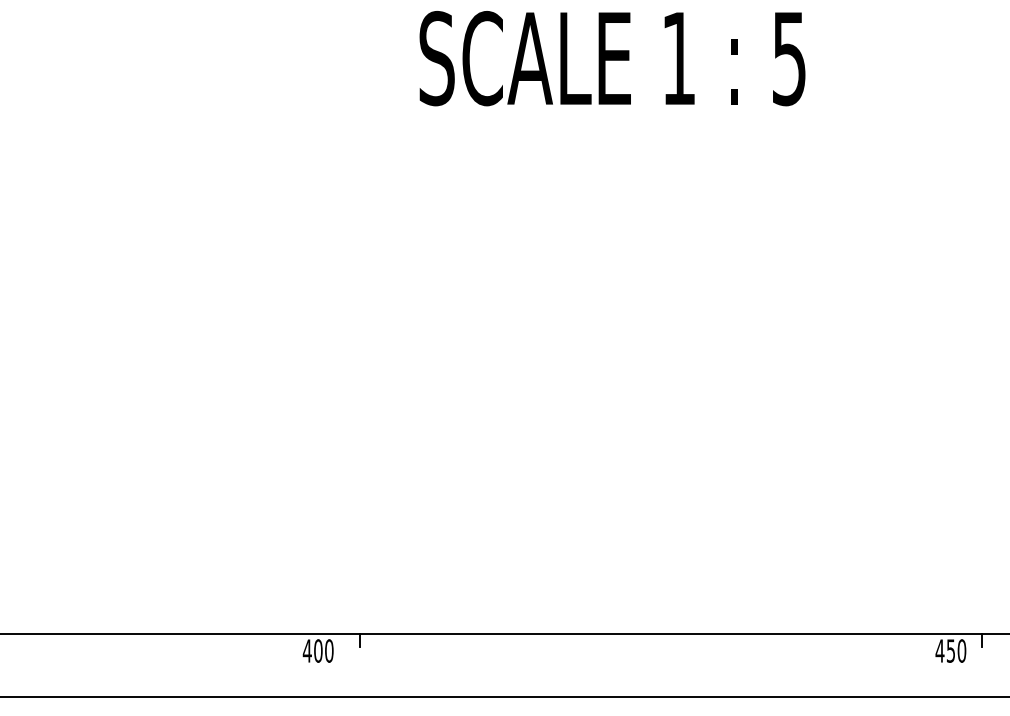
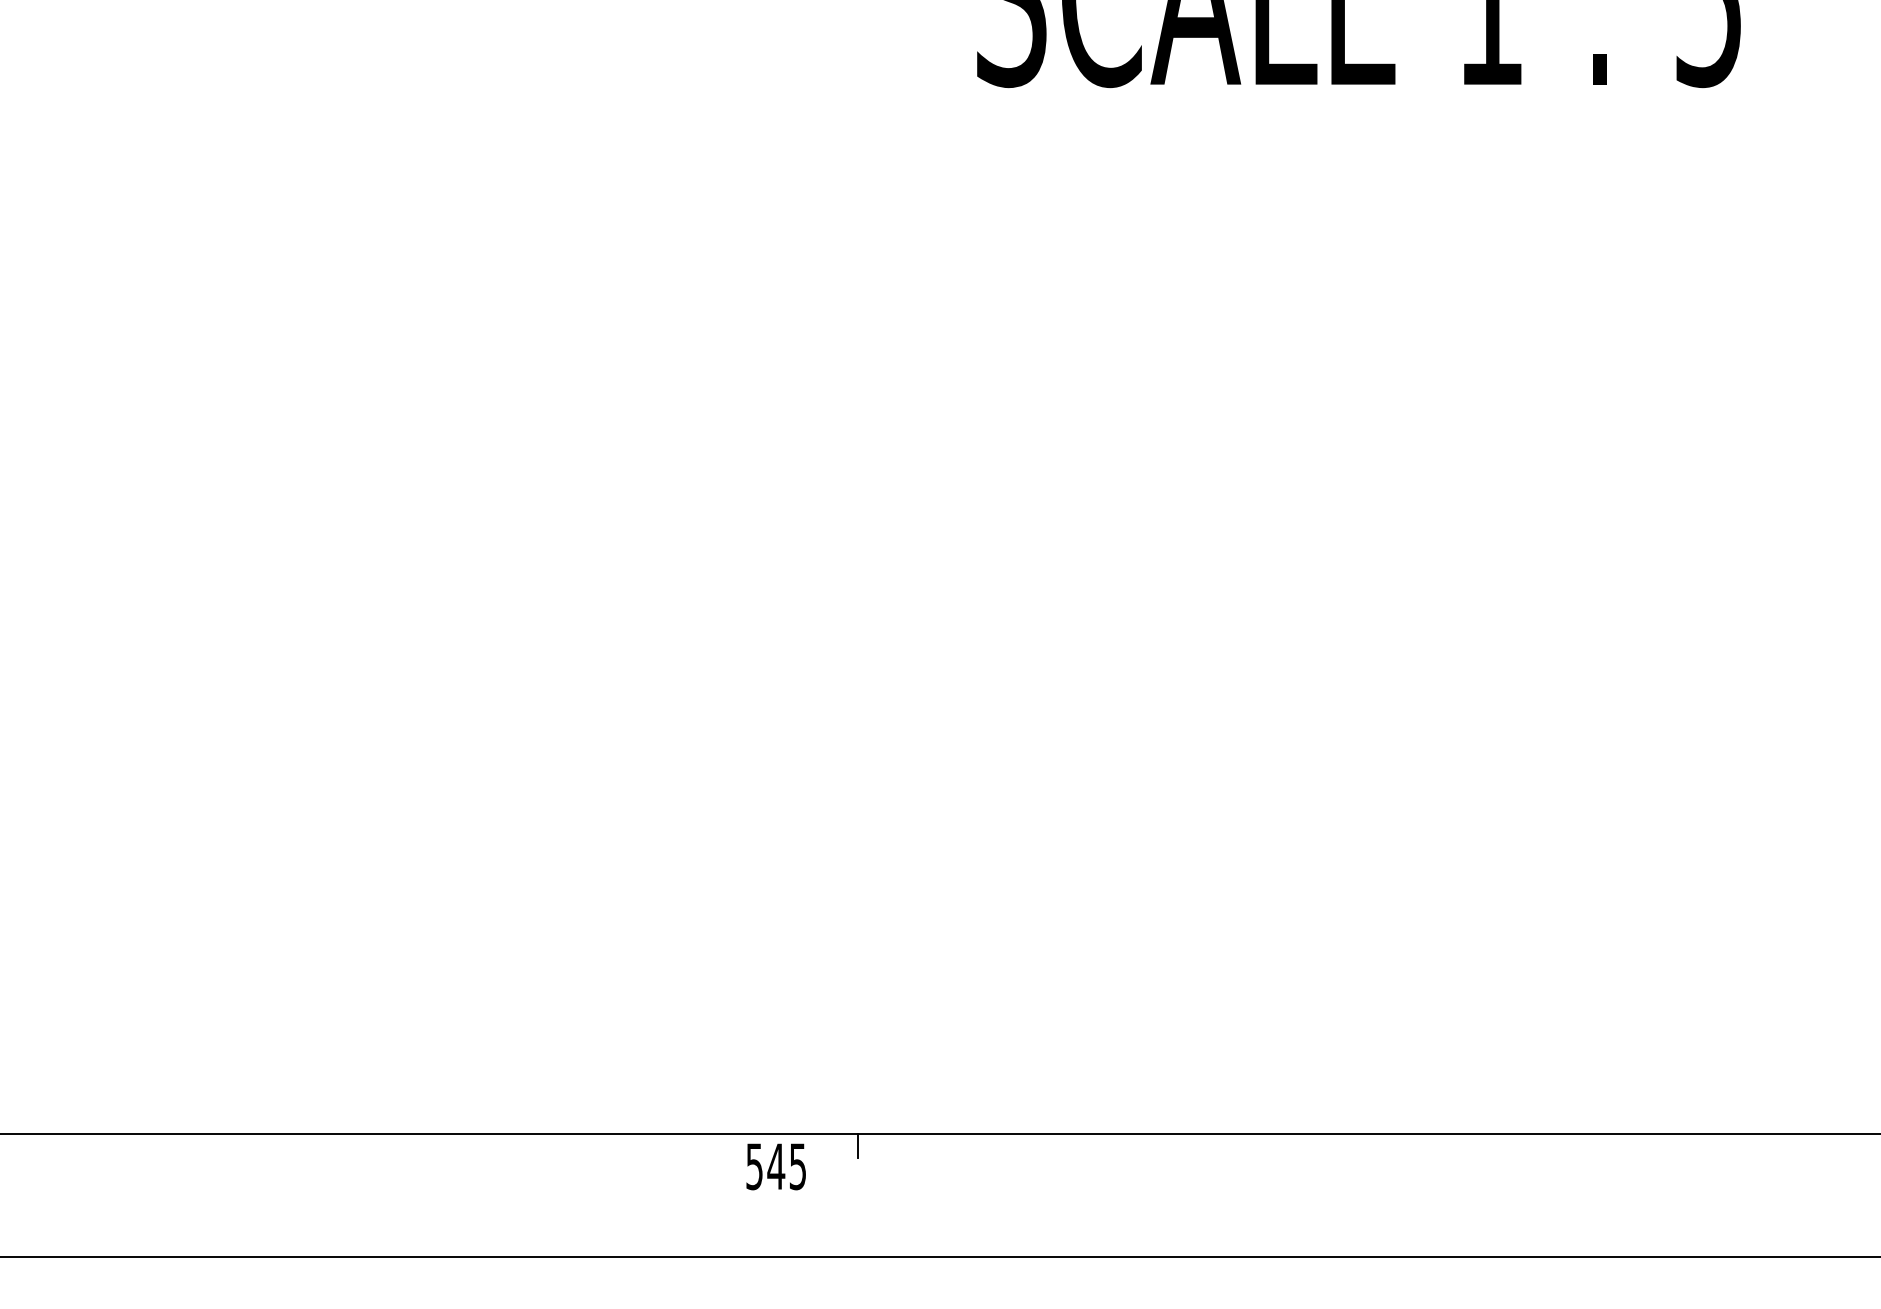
text: (317, 650) -> (774, 1165), 400 -> 545

